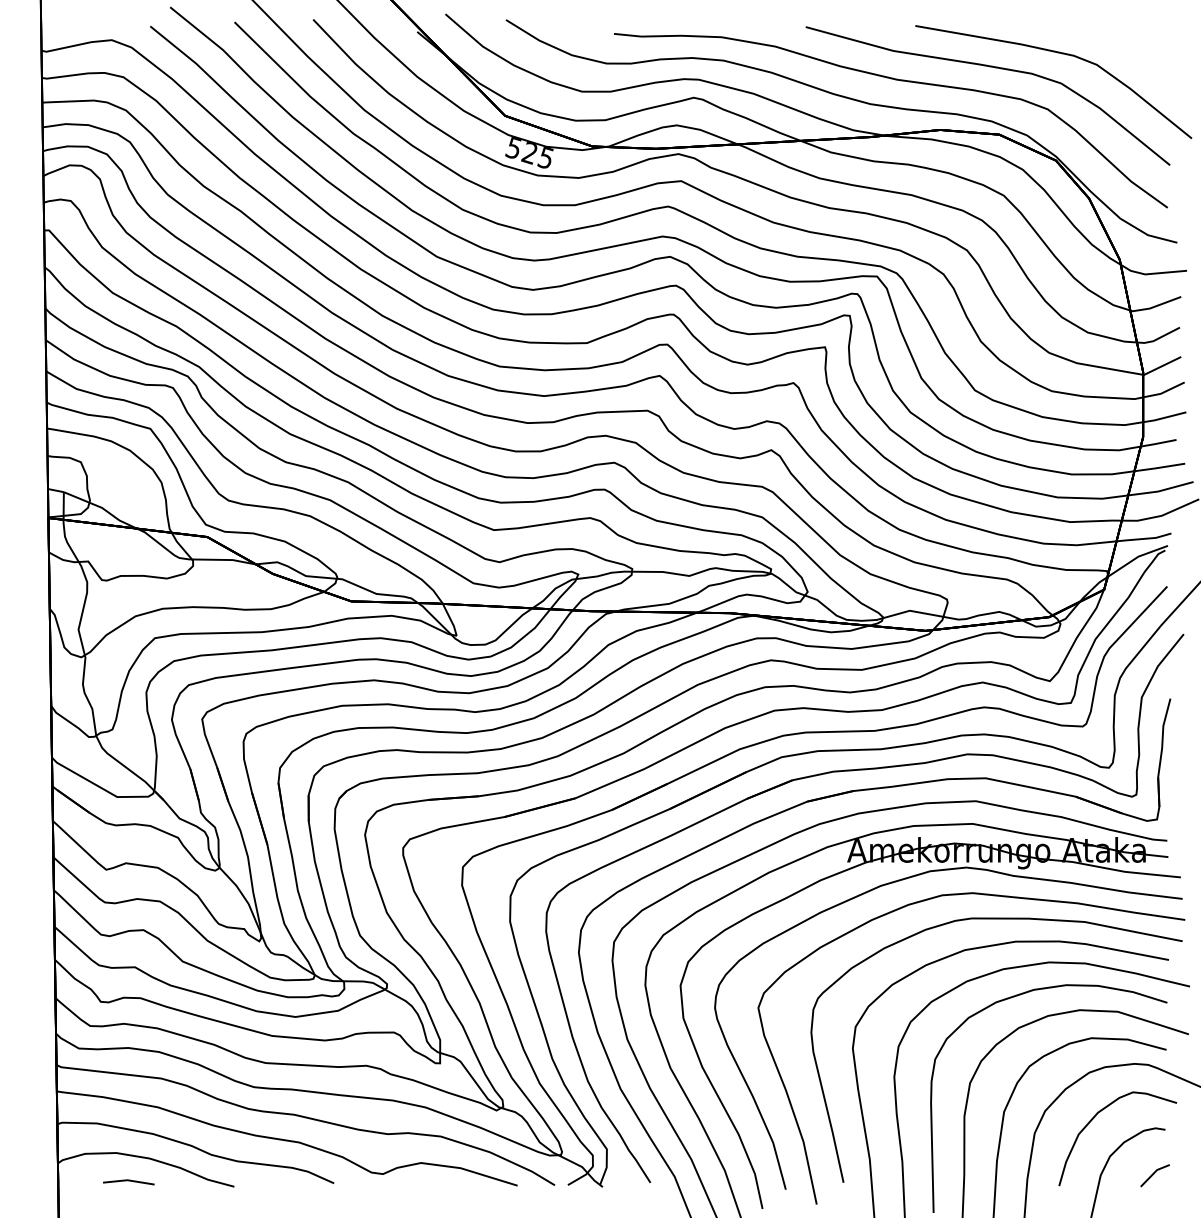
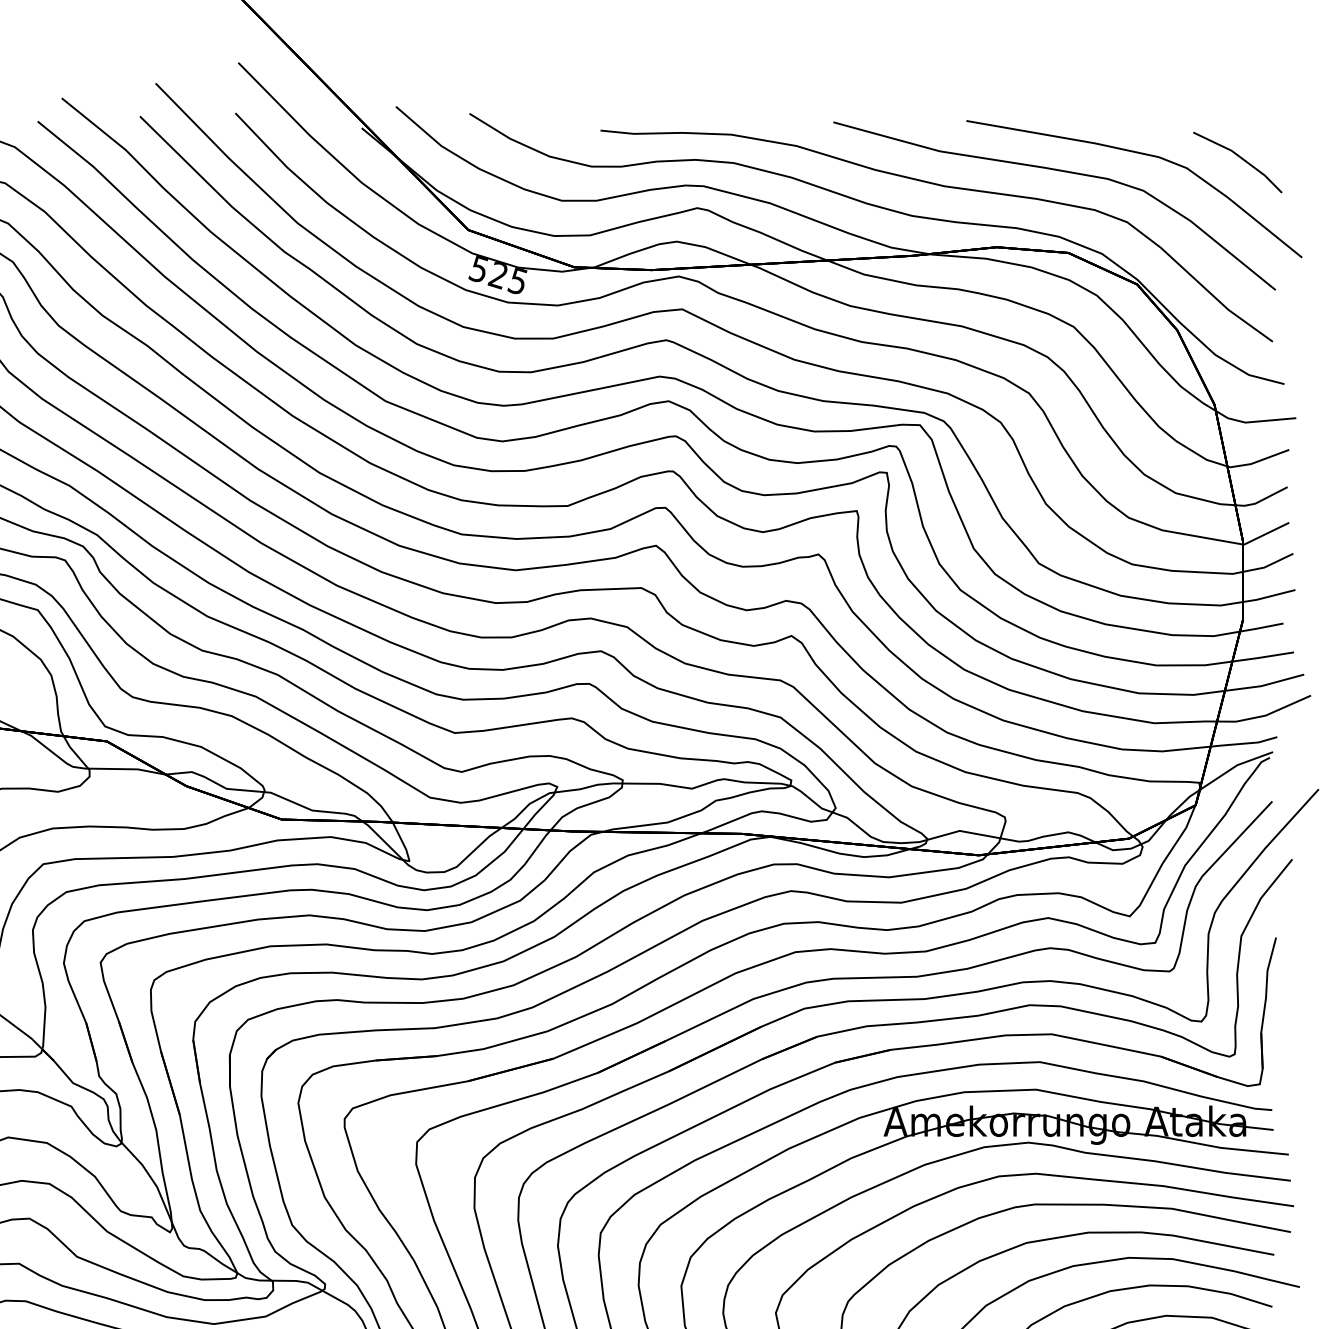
line: (1140, 56) -> (1239, 158), added

